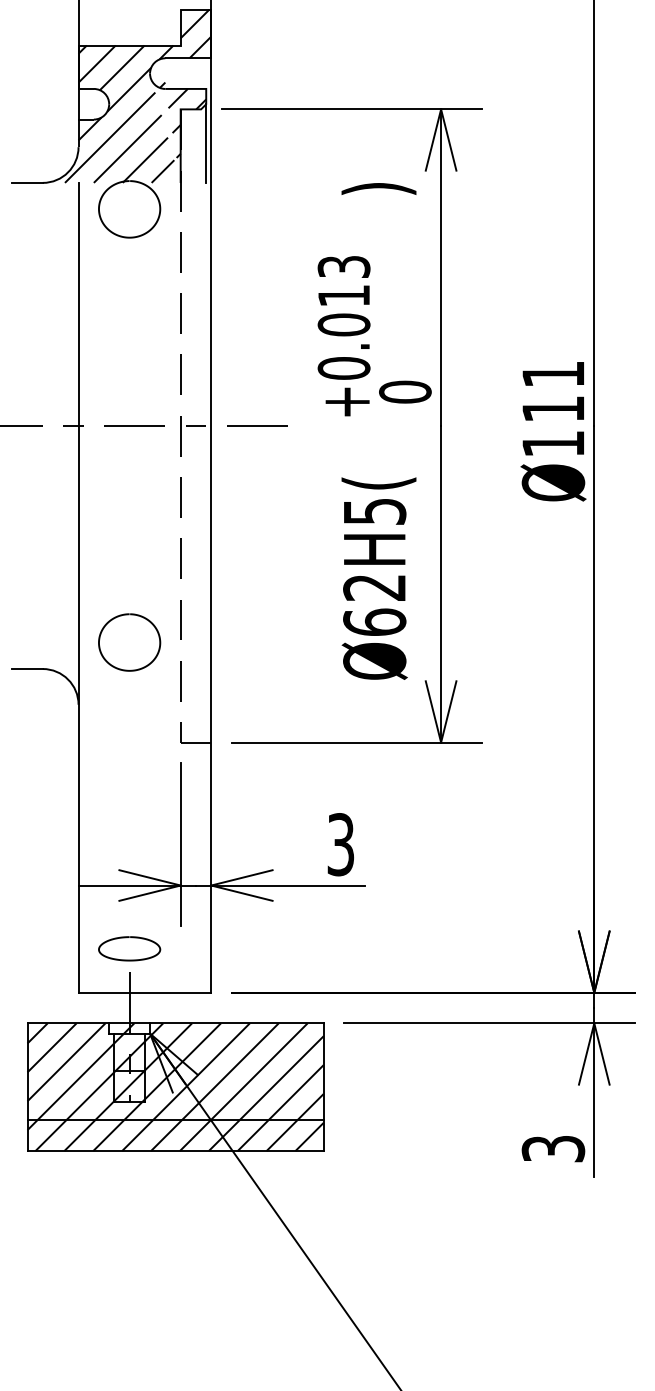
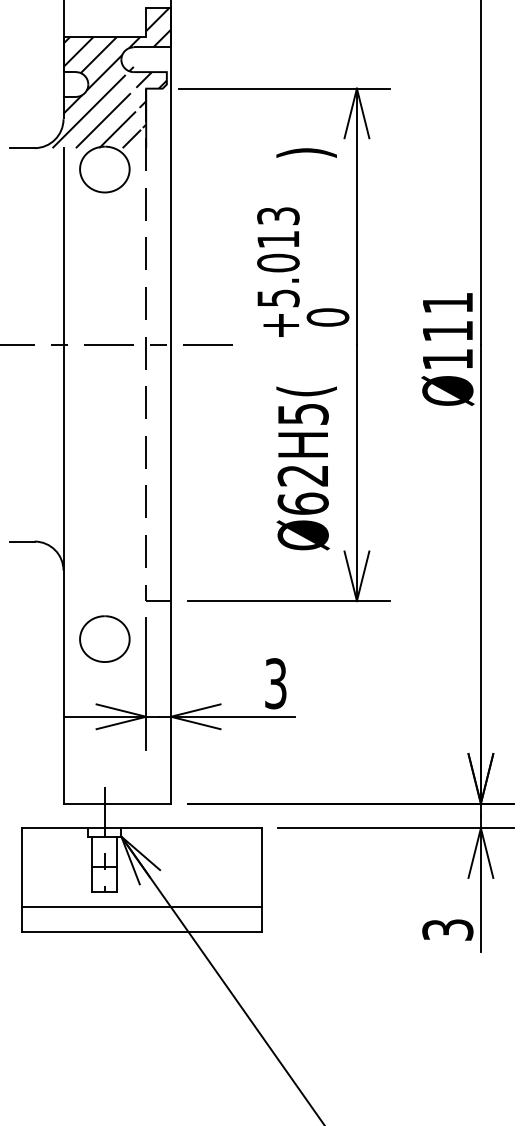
line: (206, 143) -> (167, 116), removed
text: (343, 368) -> (277, 298), +0.013 -> +5.013
curve: (129, 615) -> (104, 617), moved
curve: (127, 938) -> (103, 759), removed
hatch: (175, 1087) -> (141, 880), removed

